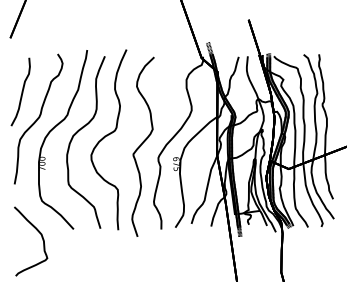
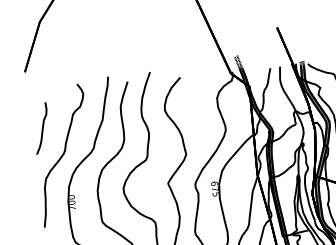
part: (20, 91) -> (41, 127), size x0.7

